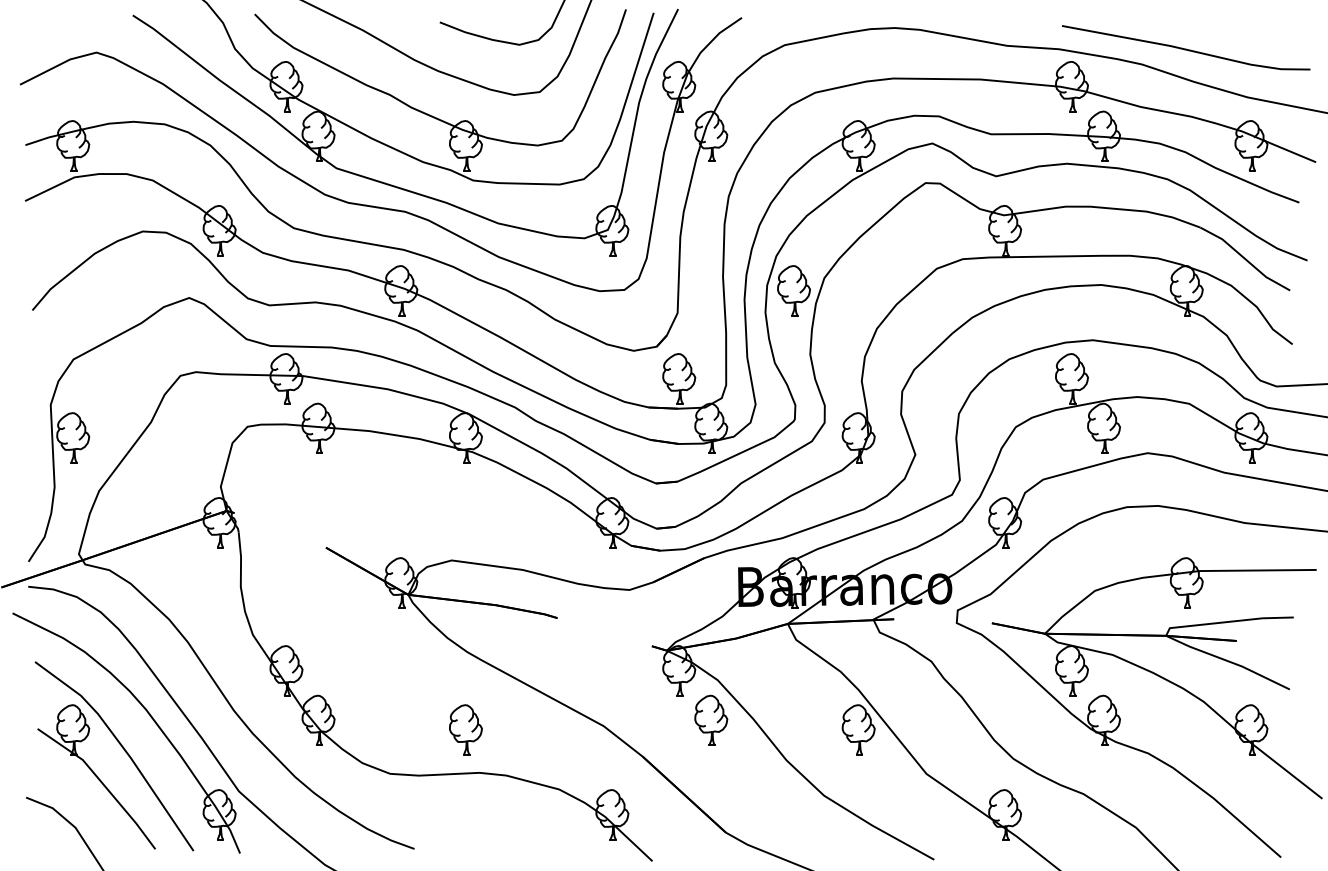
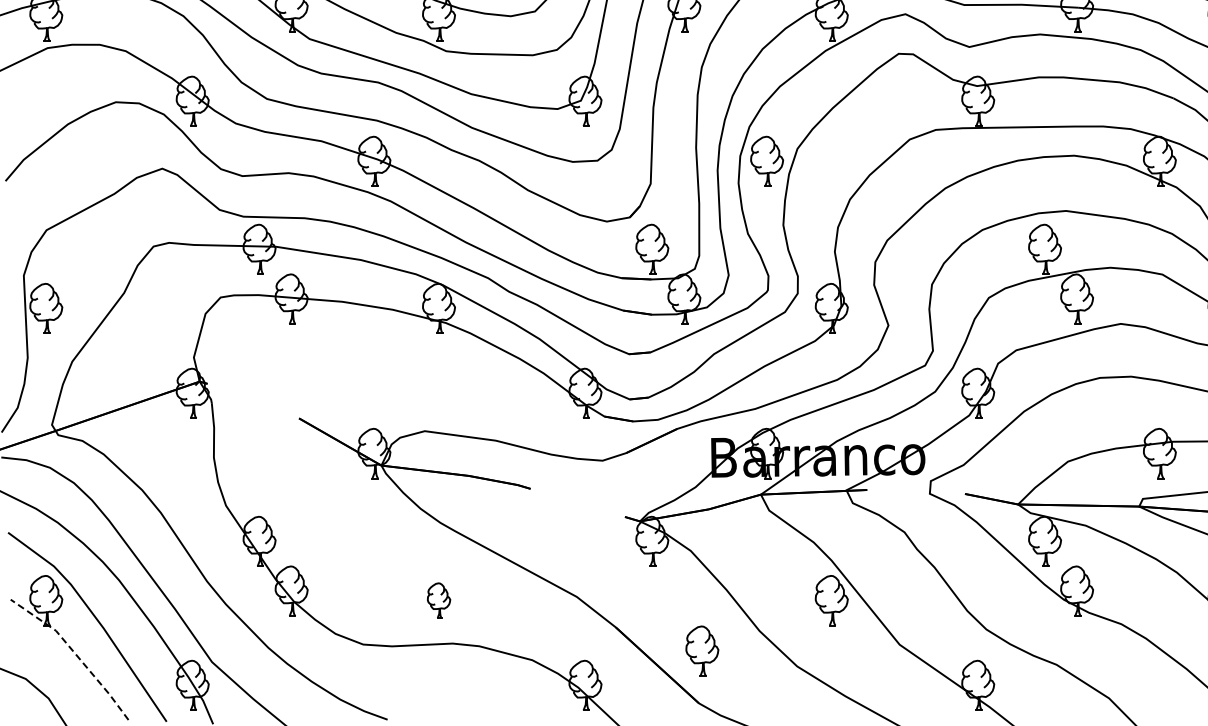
part: (711, 719) -> (702, 650), moved
part: (465, 729) -> (438, 600), size x0.7
line: (102, 782) -> (75, 653), solid -> dashed

